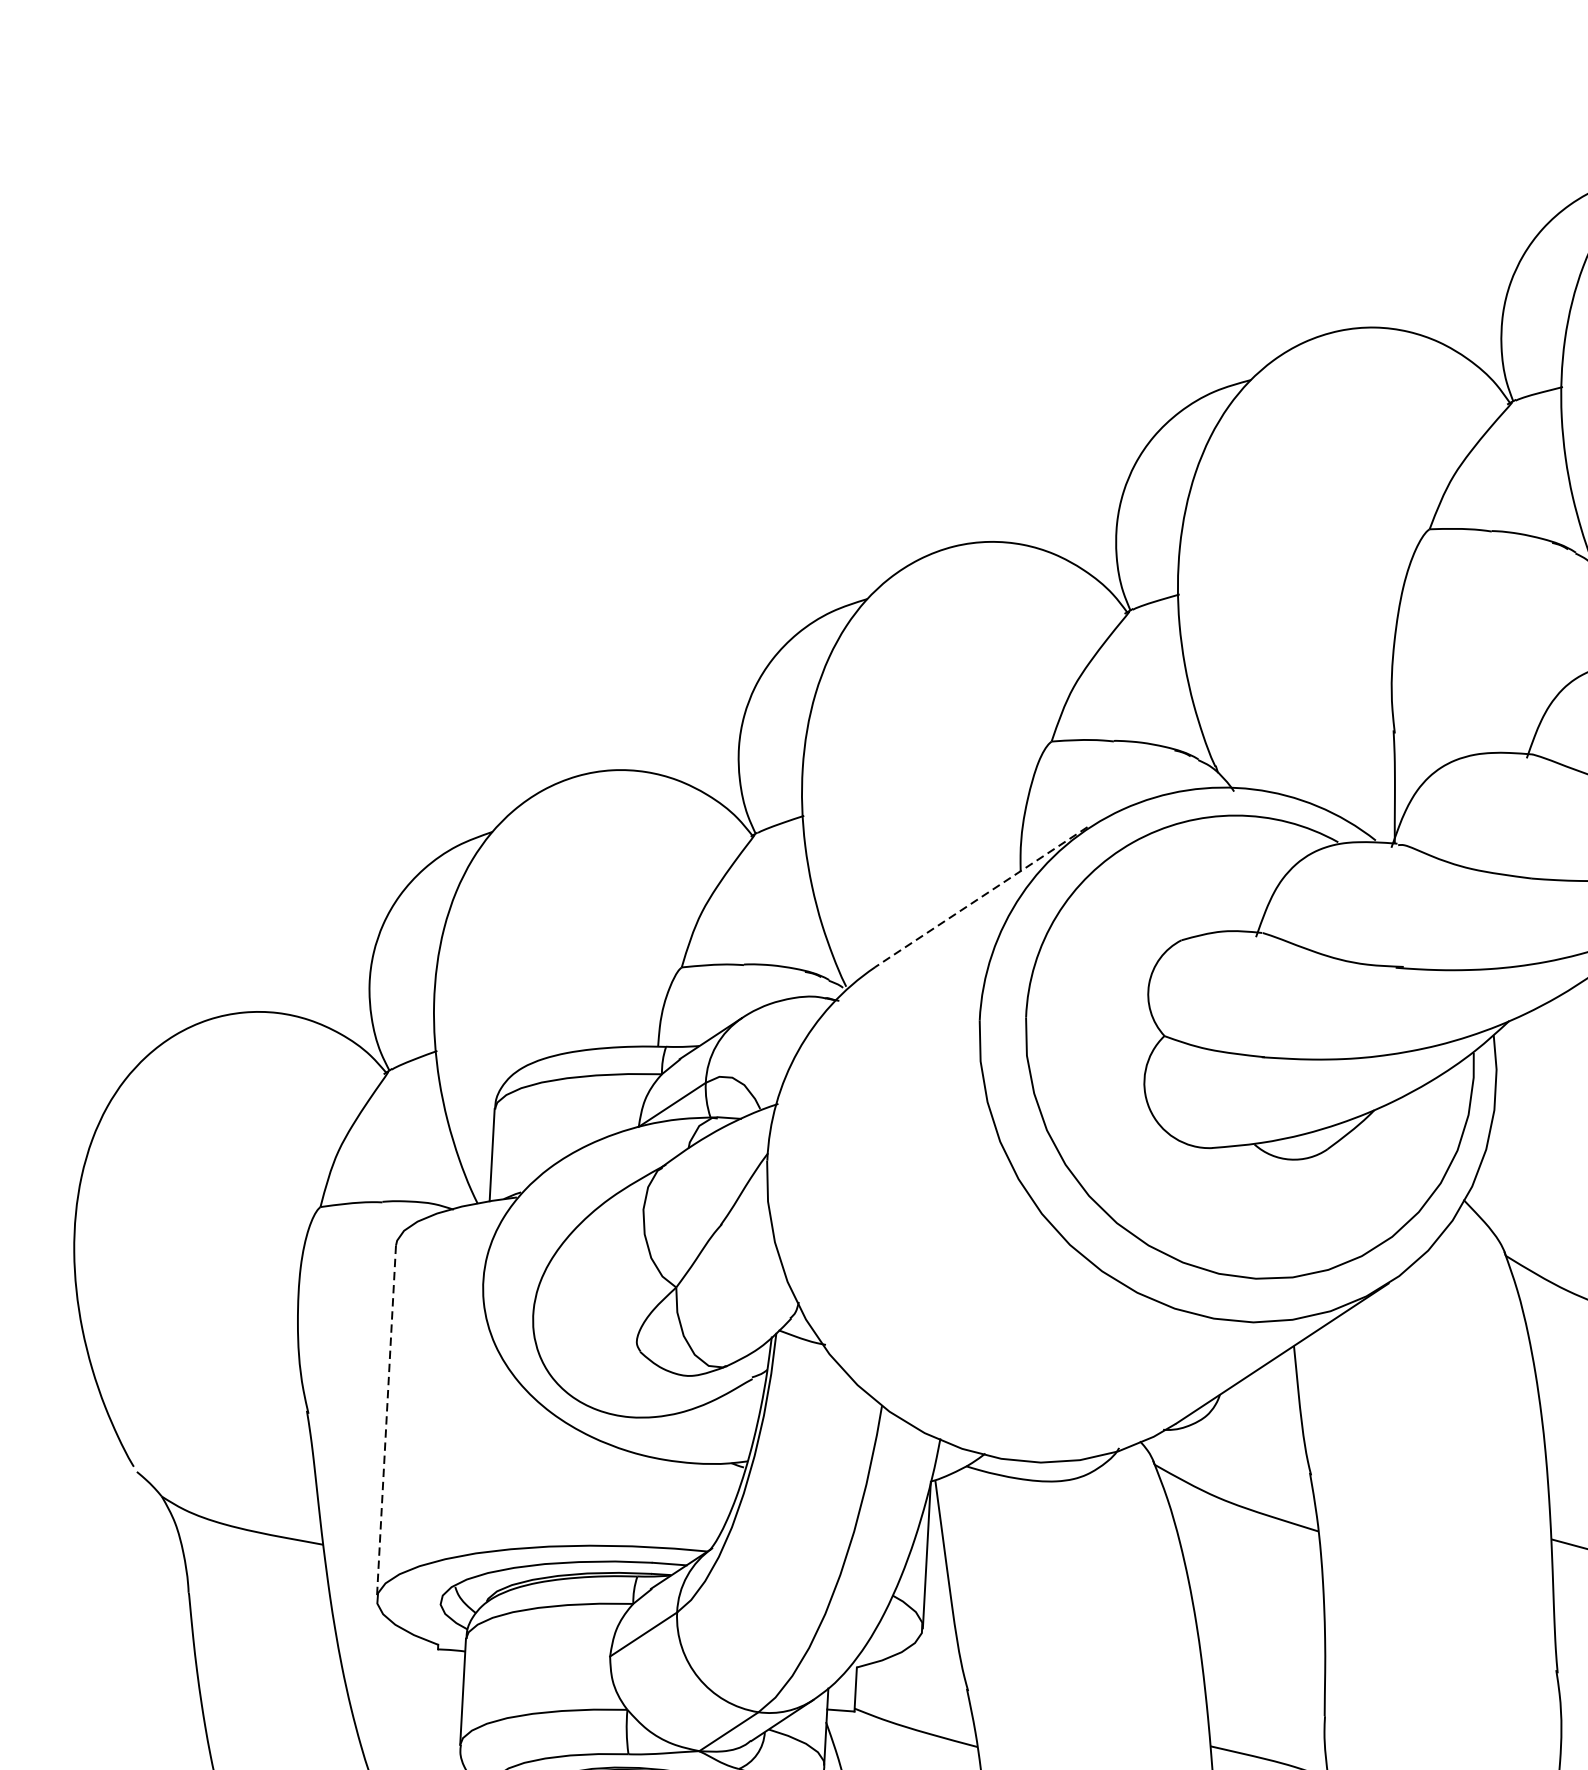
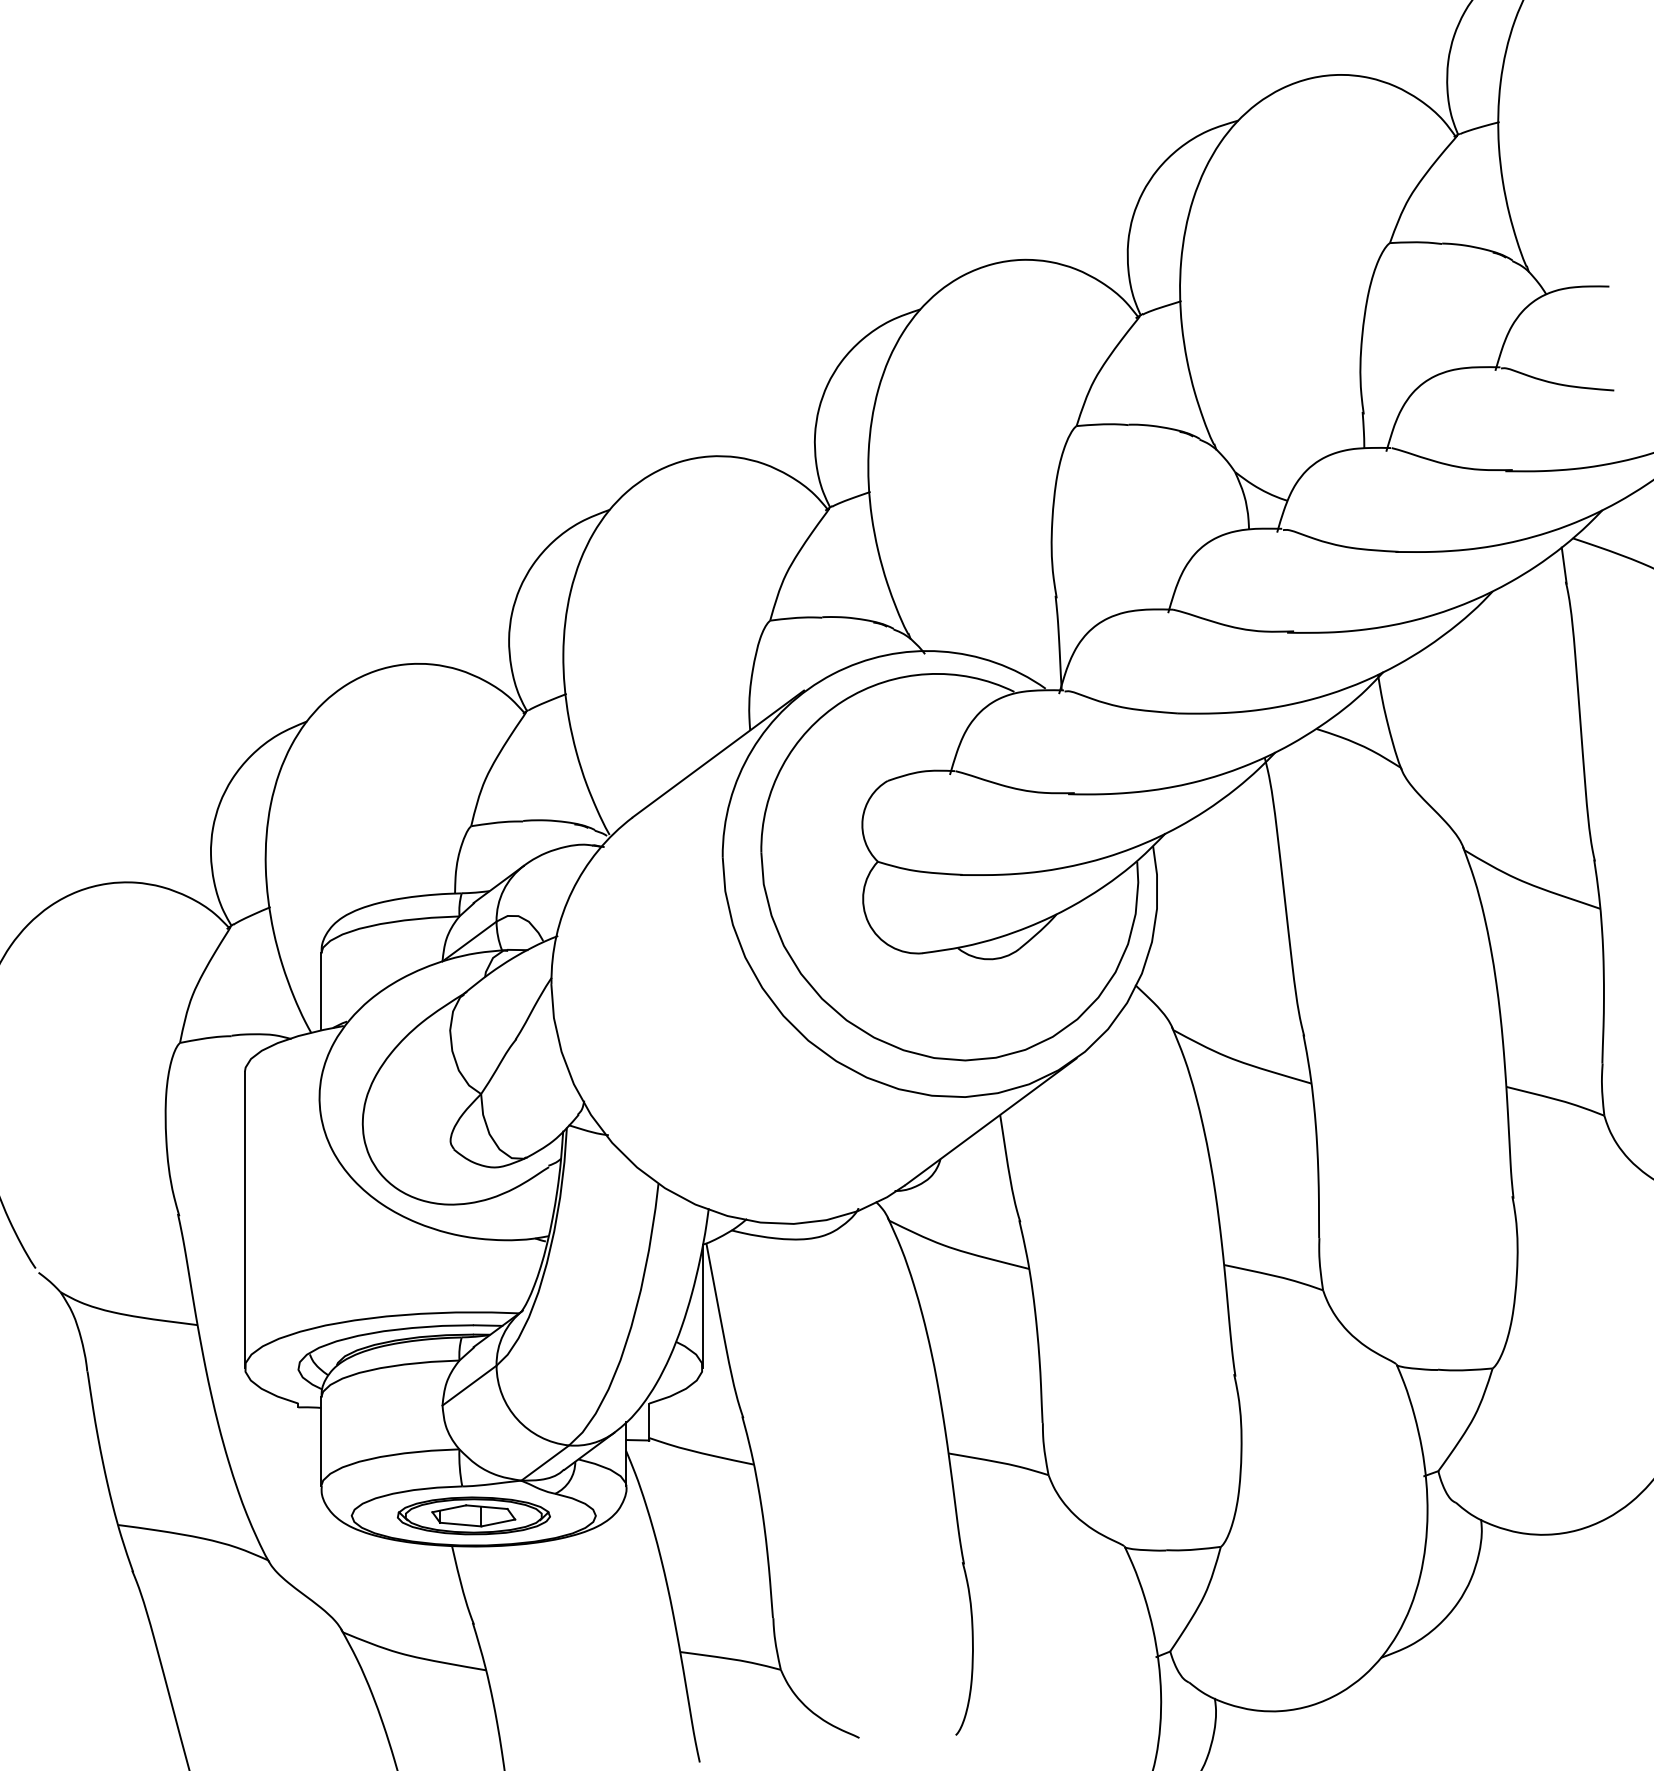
line: (981, 896) -> (718, 753), dashed -> solid
line: (385, 1423) -> (244, 1220), dashed -> solid

